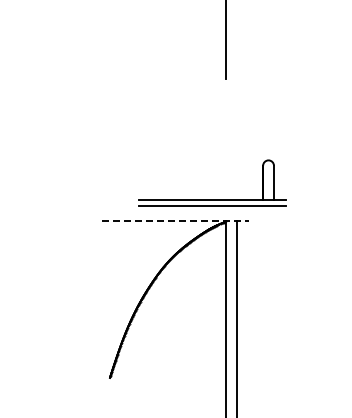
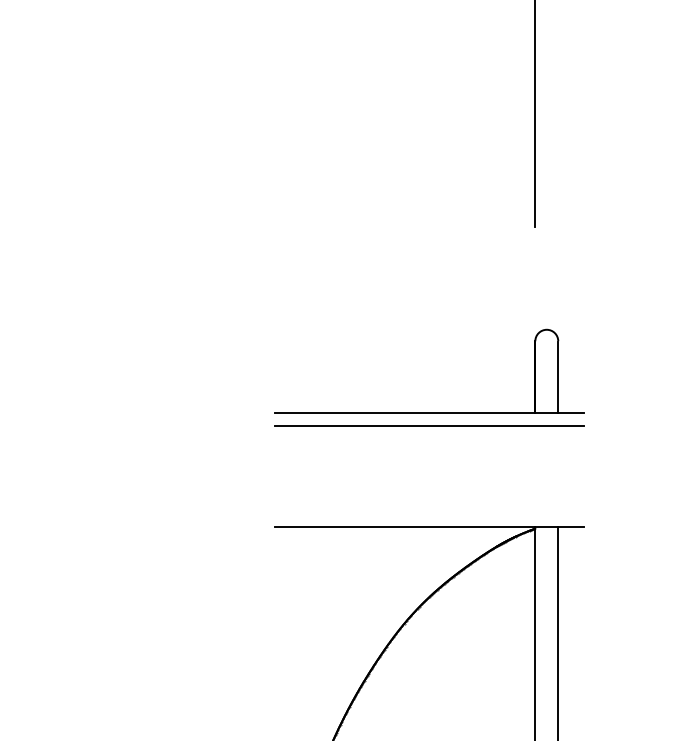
part: (212, 199) -> (428, 412), moved
line: (176, 220) -> (430, 525), dashed -> solid

